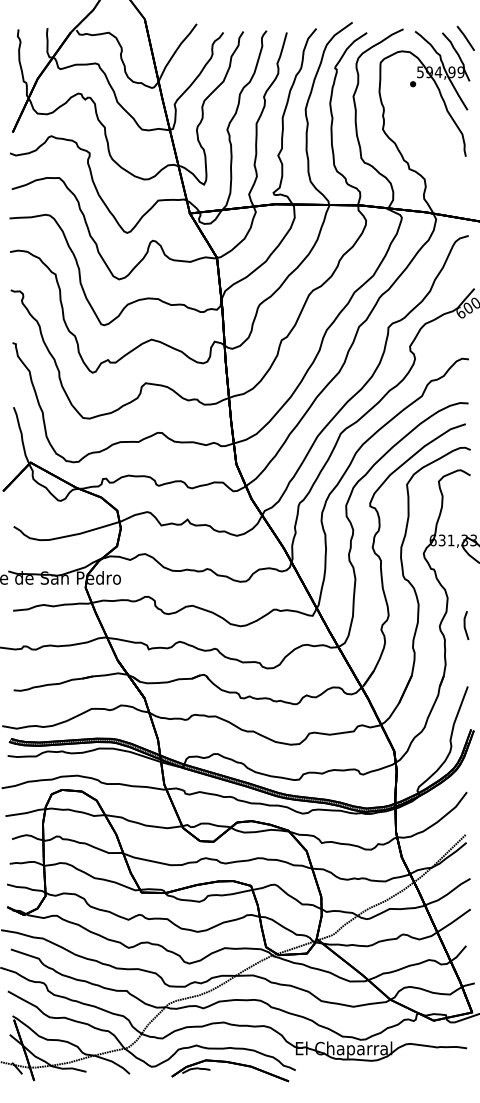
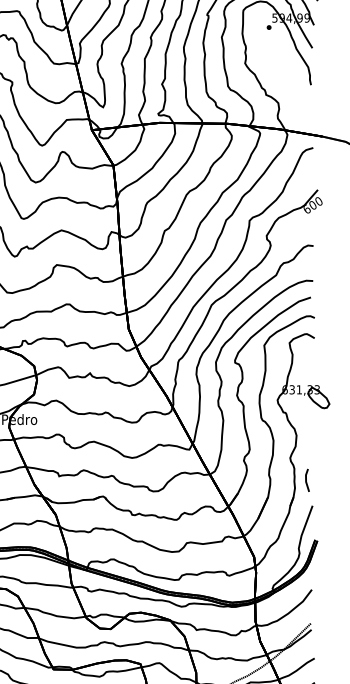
part: (466, 625) -> (307, 480), moved

